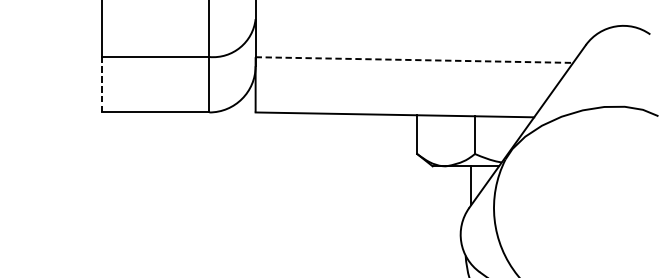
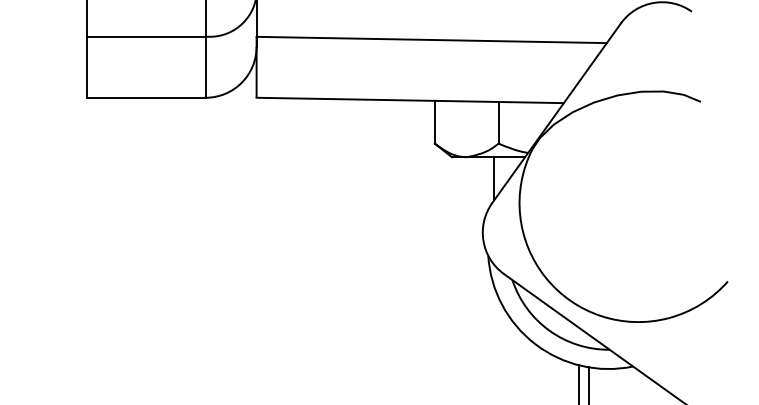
line: (415, 60) -> (432, 40), dashed -> solid
line: (101, 85) -> (86, 67), dashed -> solid

